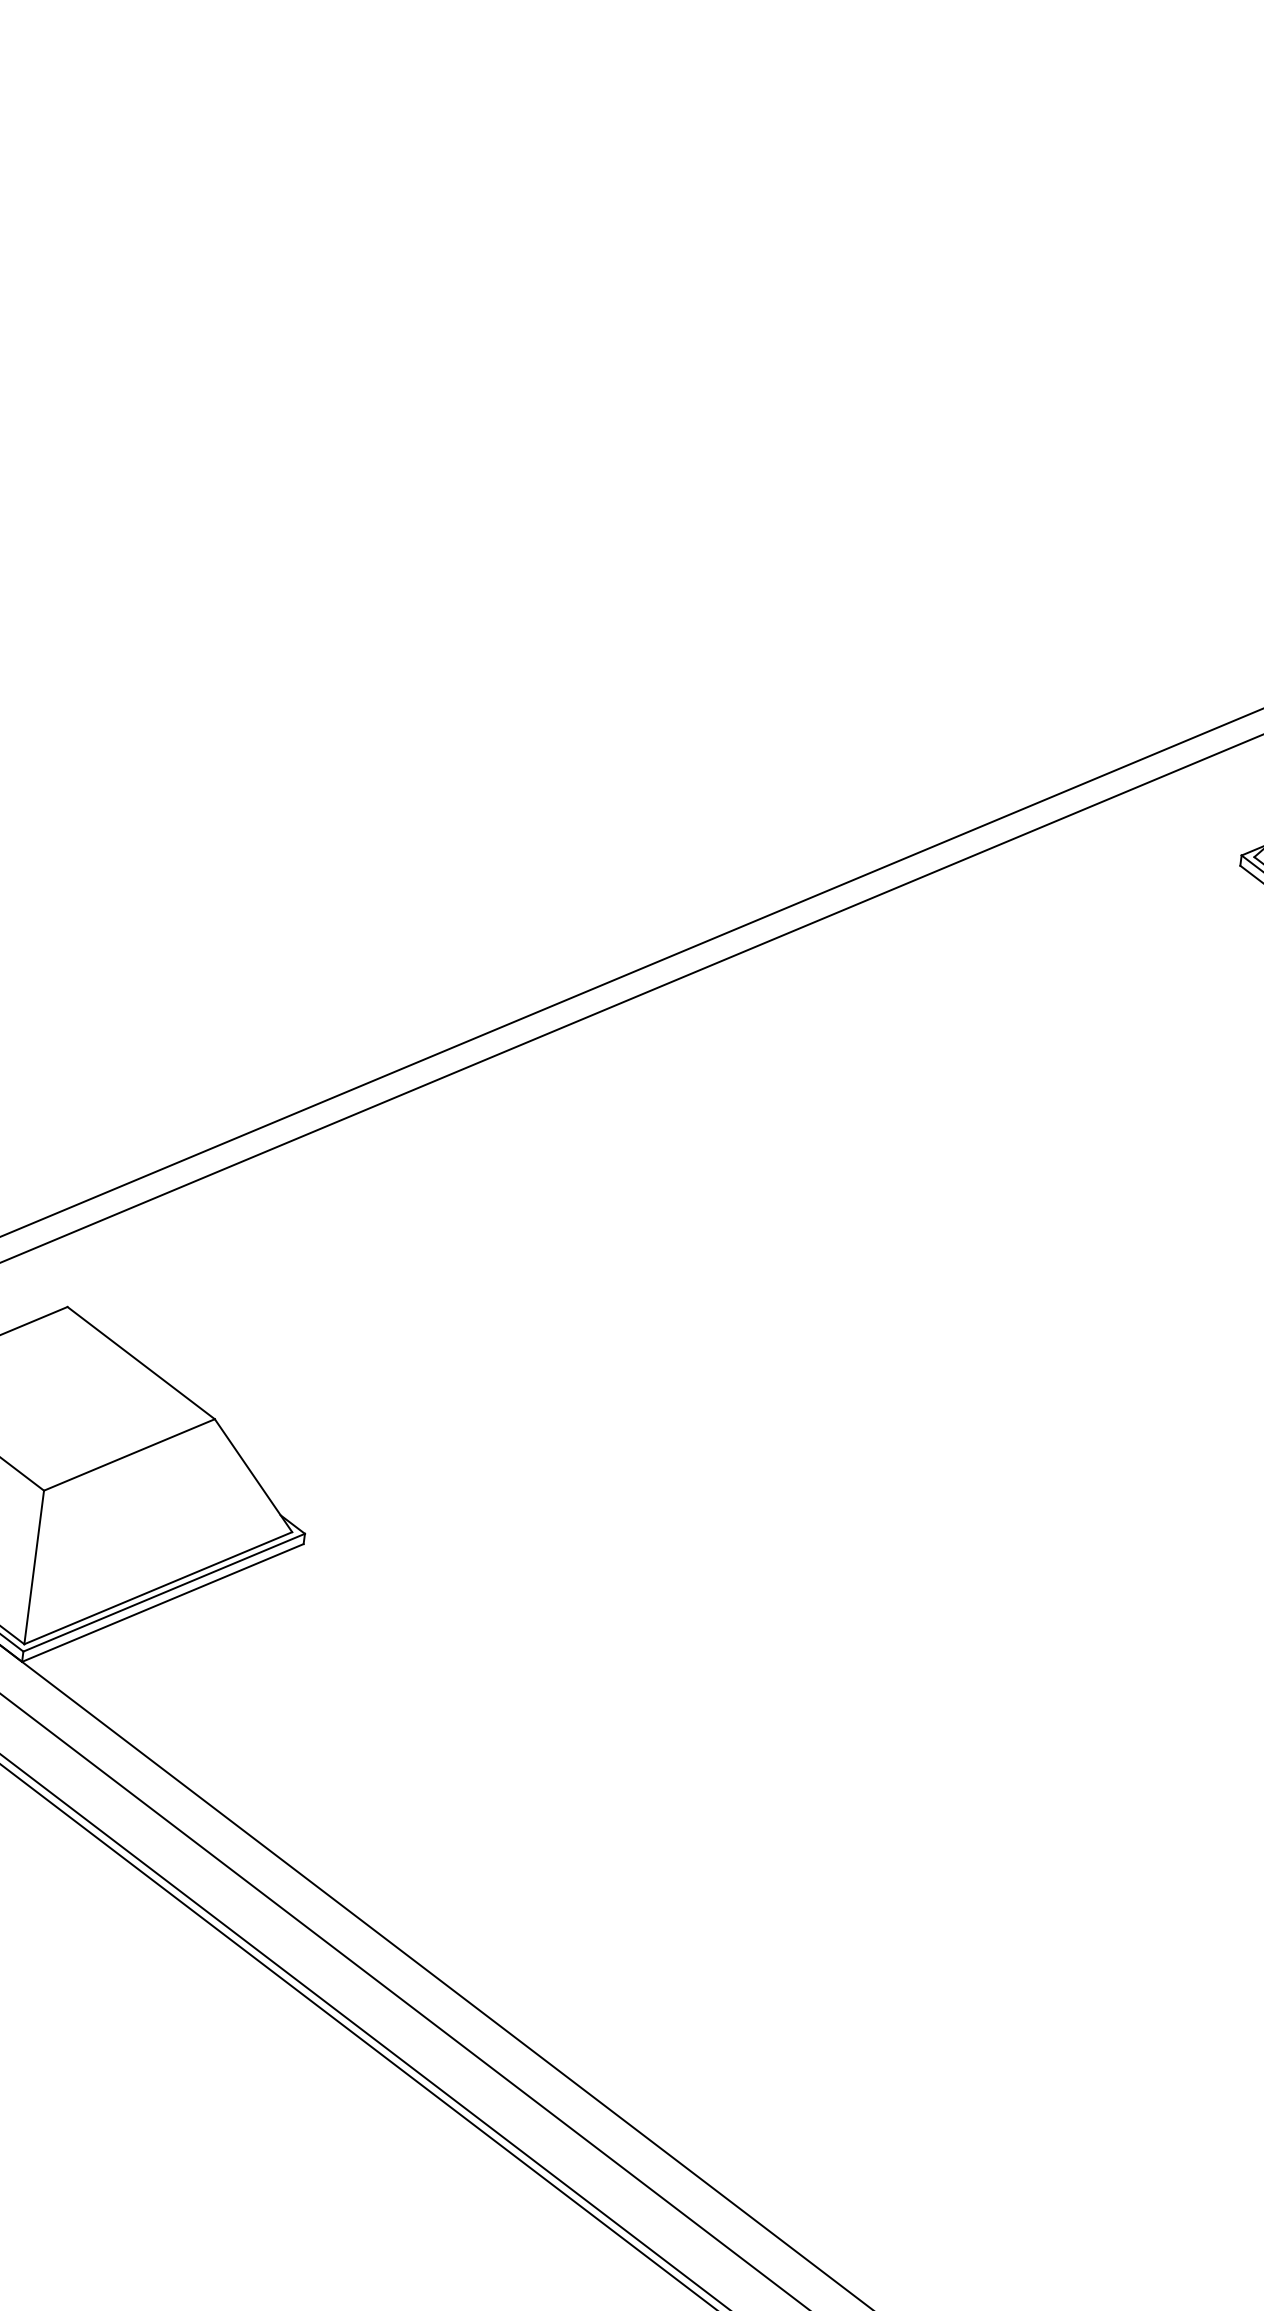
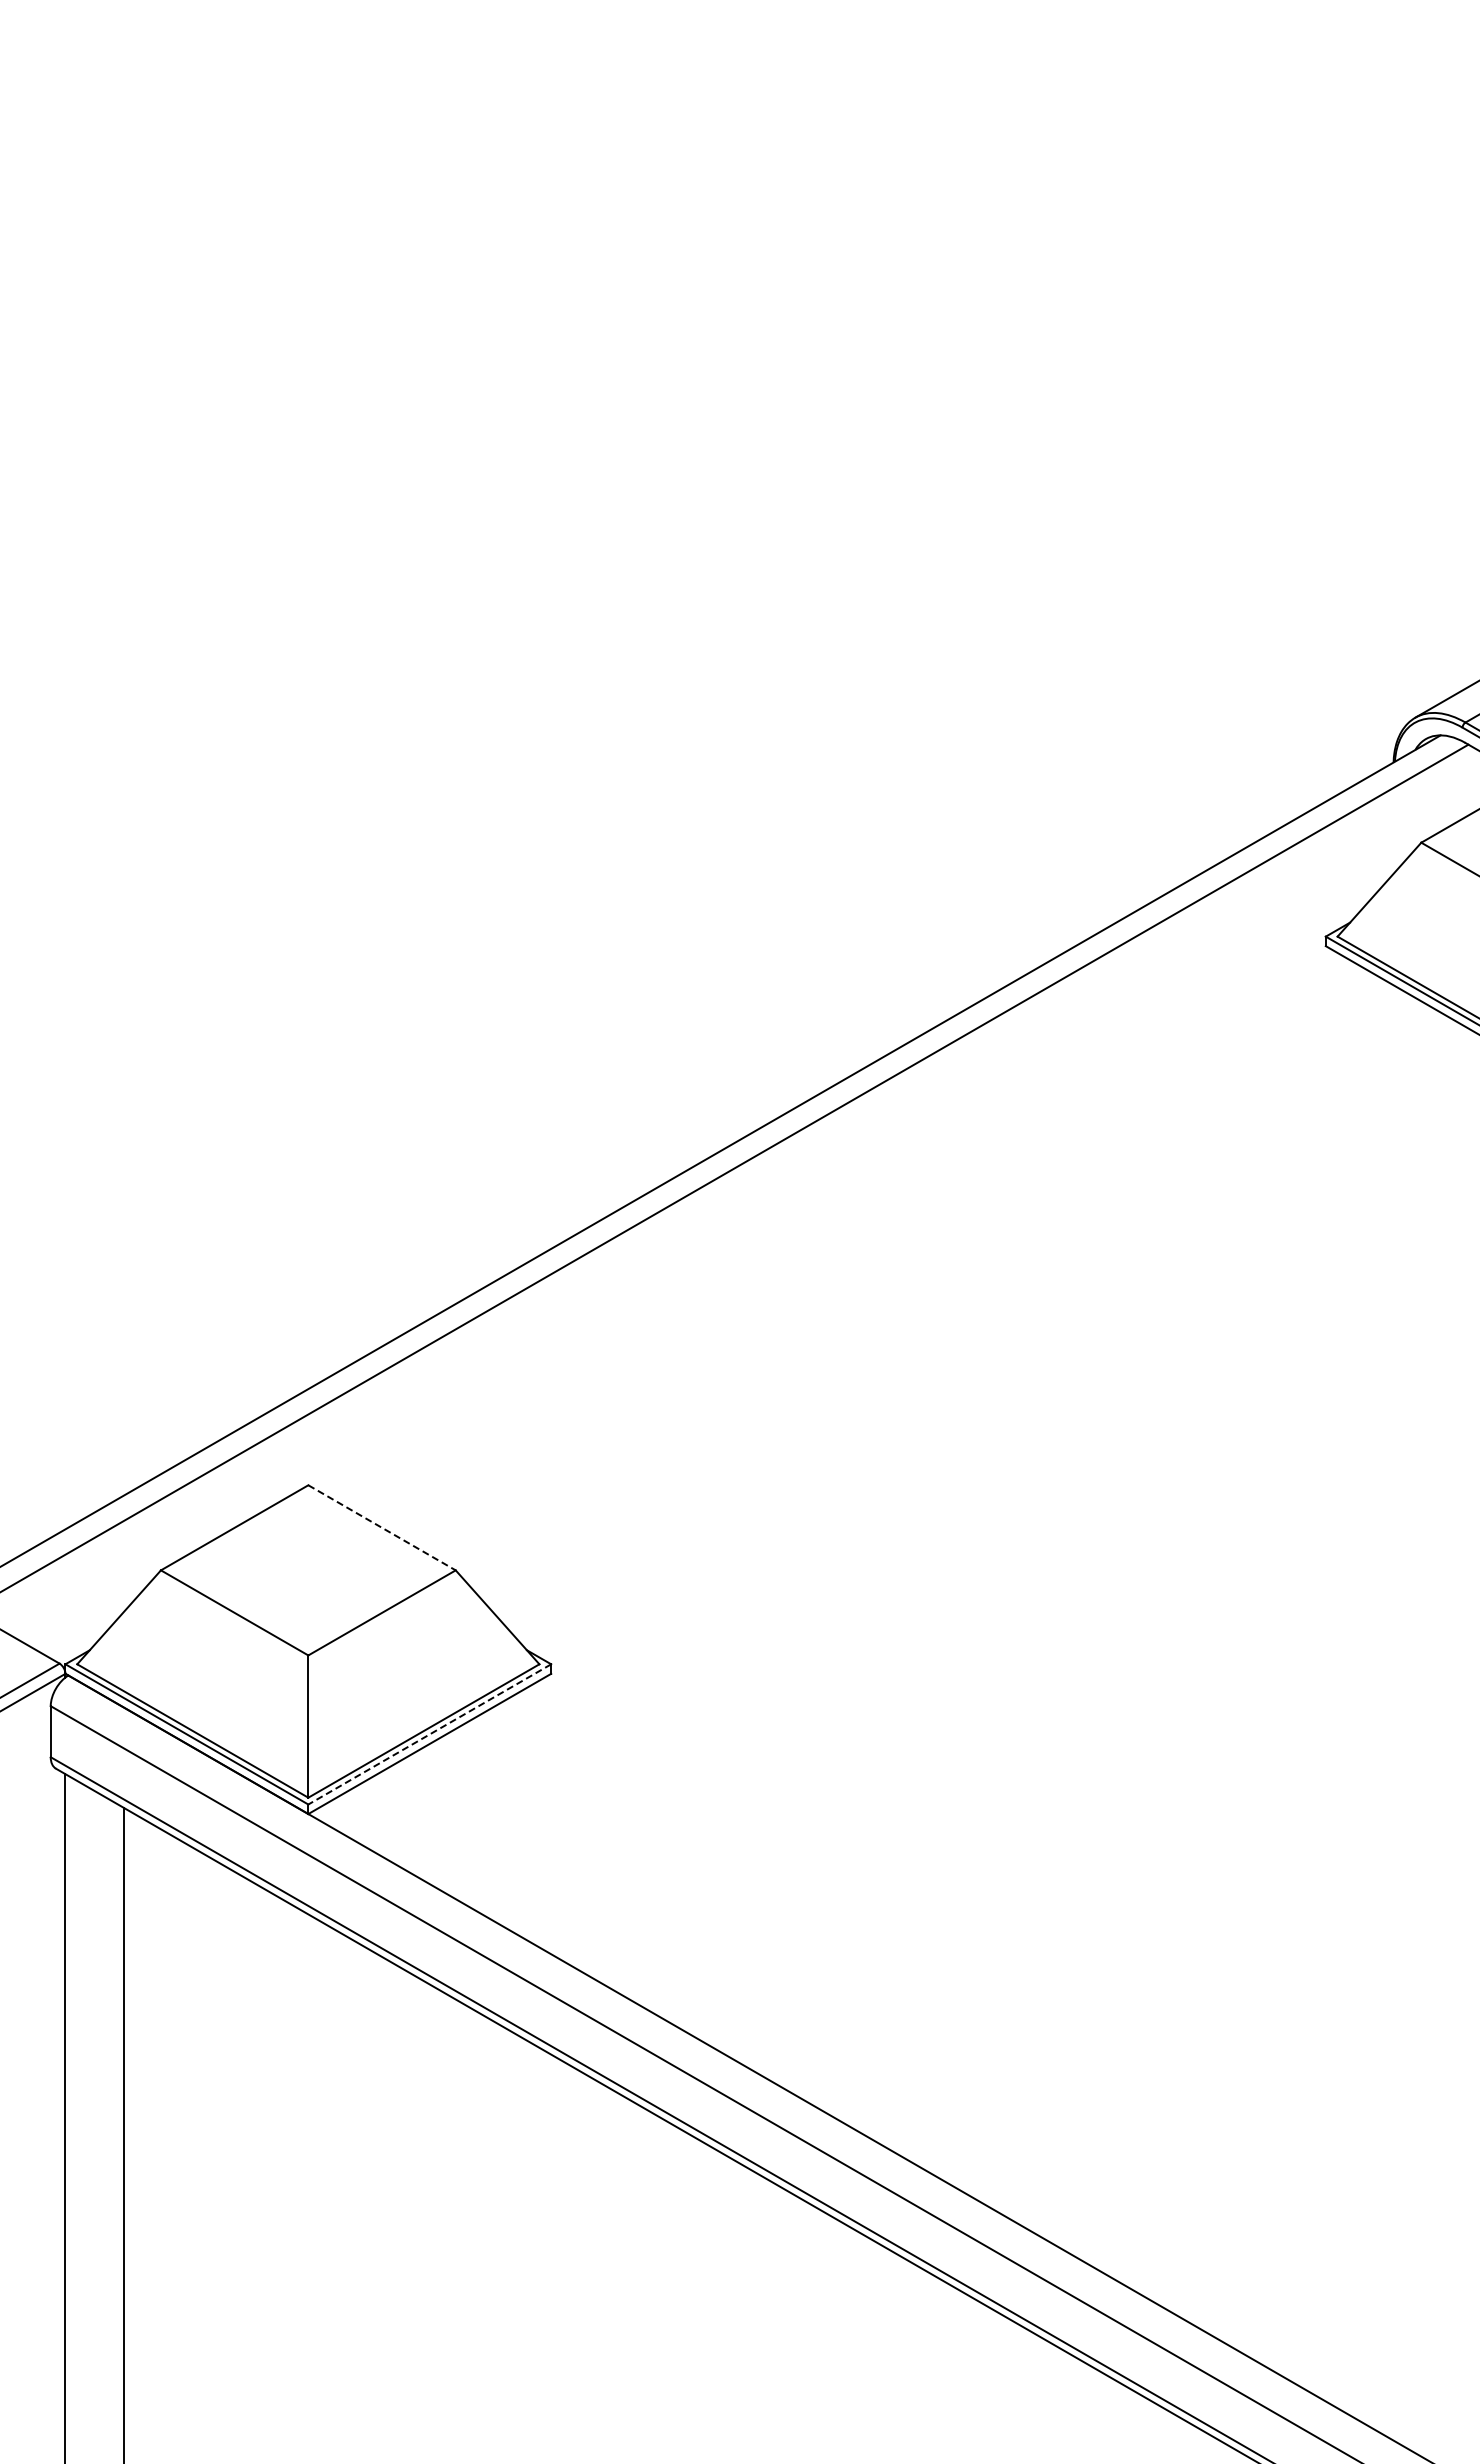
line: (141, 1363) -> (382, 1528), solid -> dashed
line: (163, 1592) -> (429, 1734), solid -> dashed

